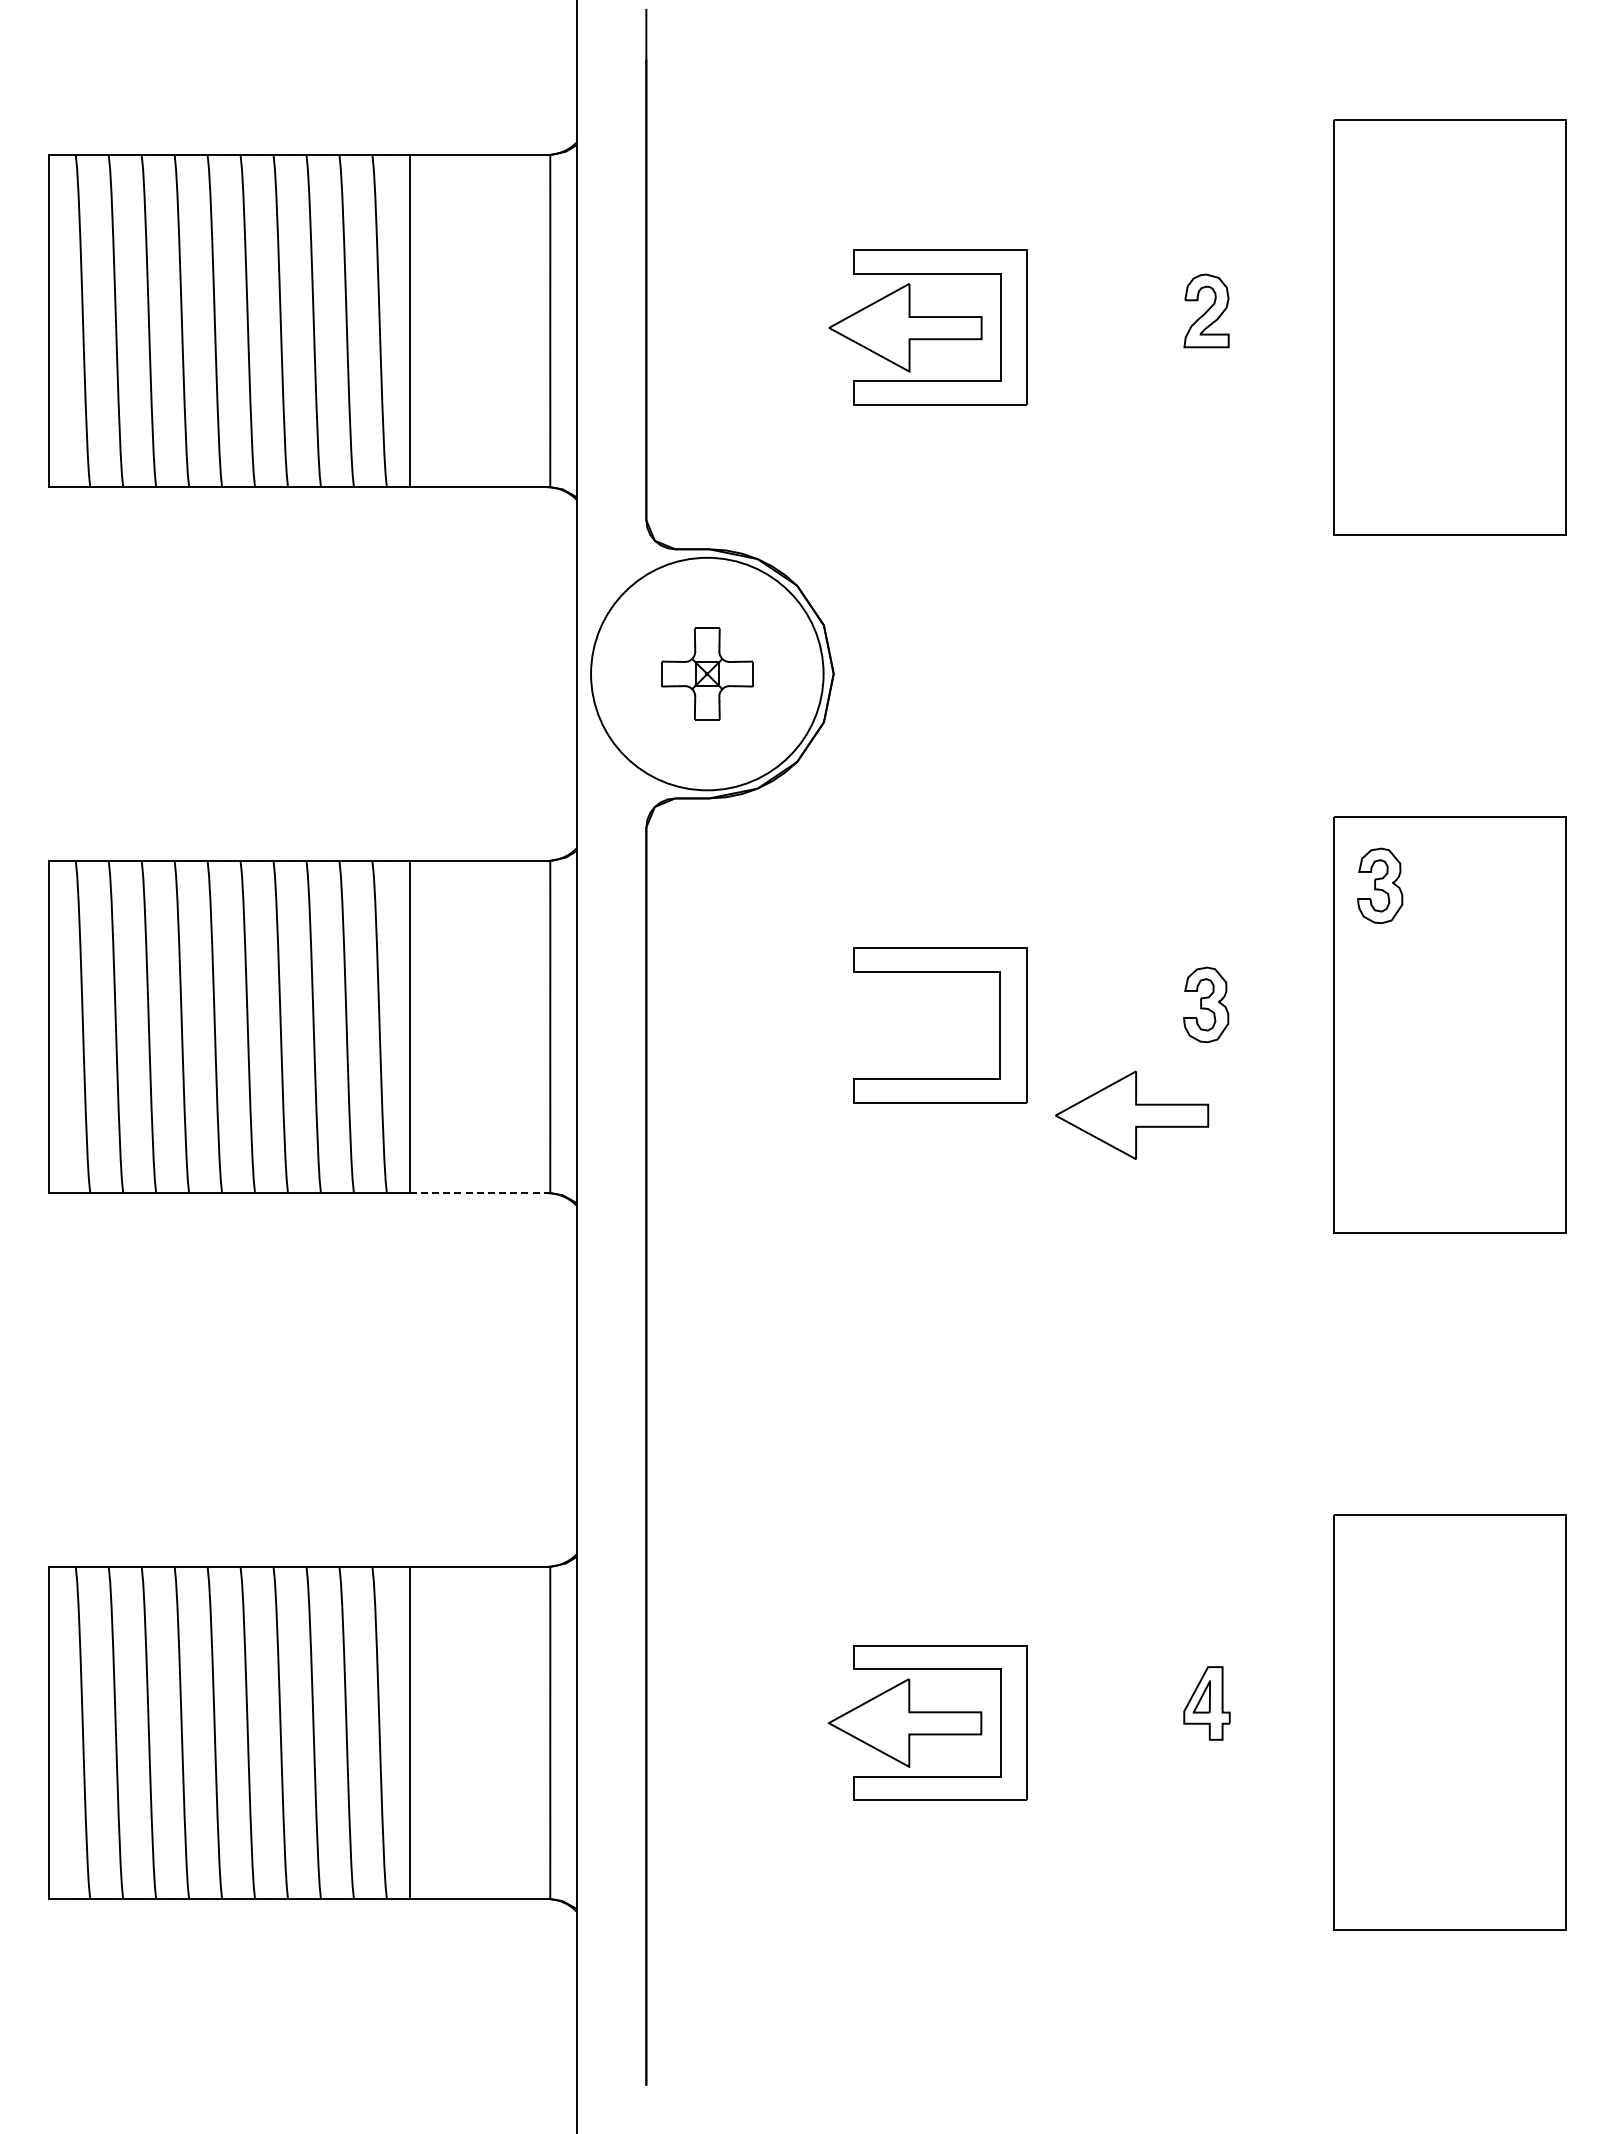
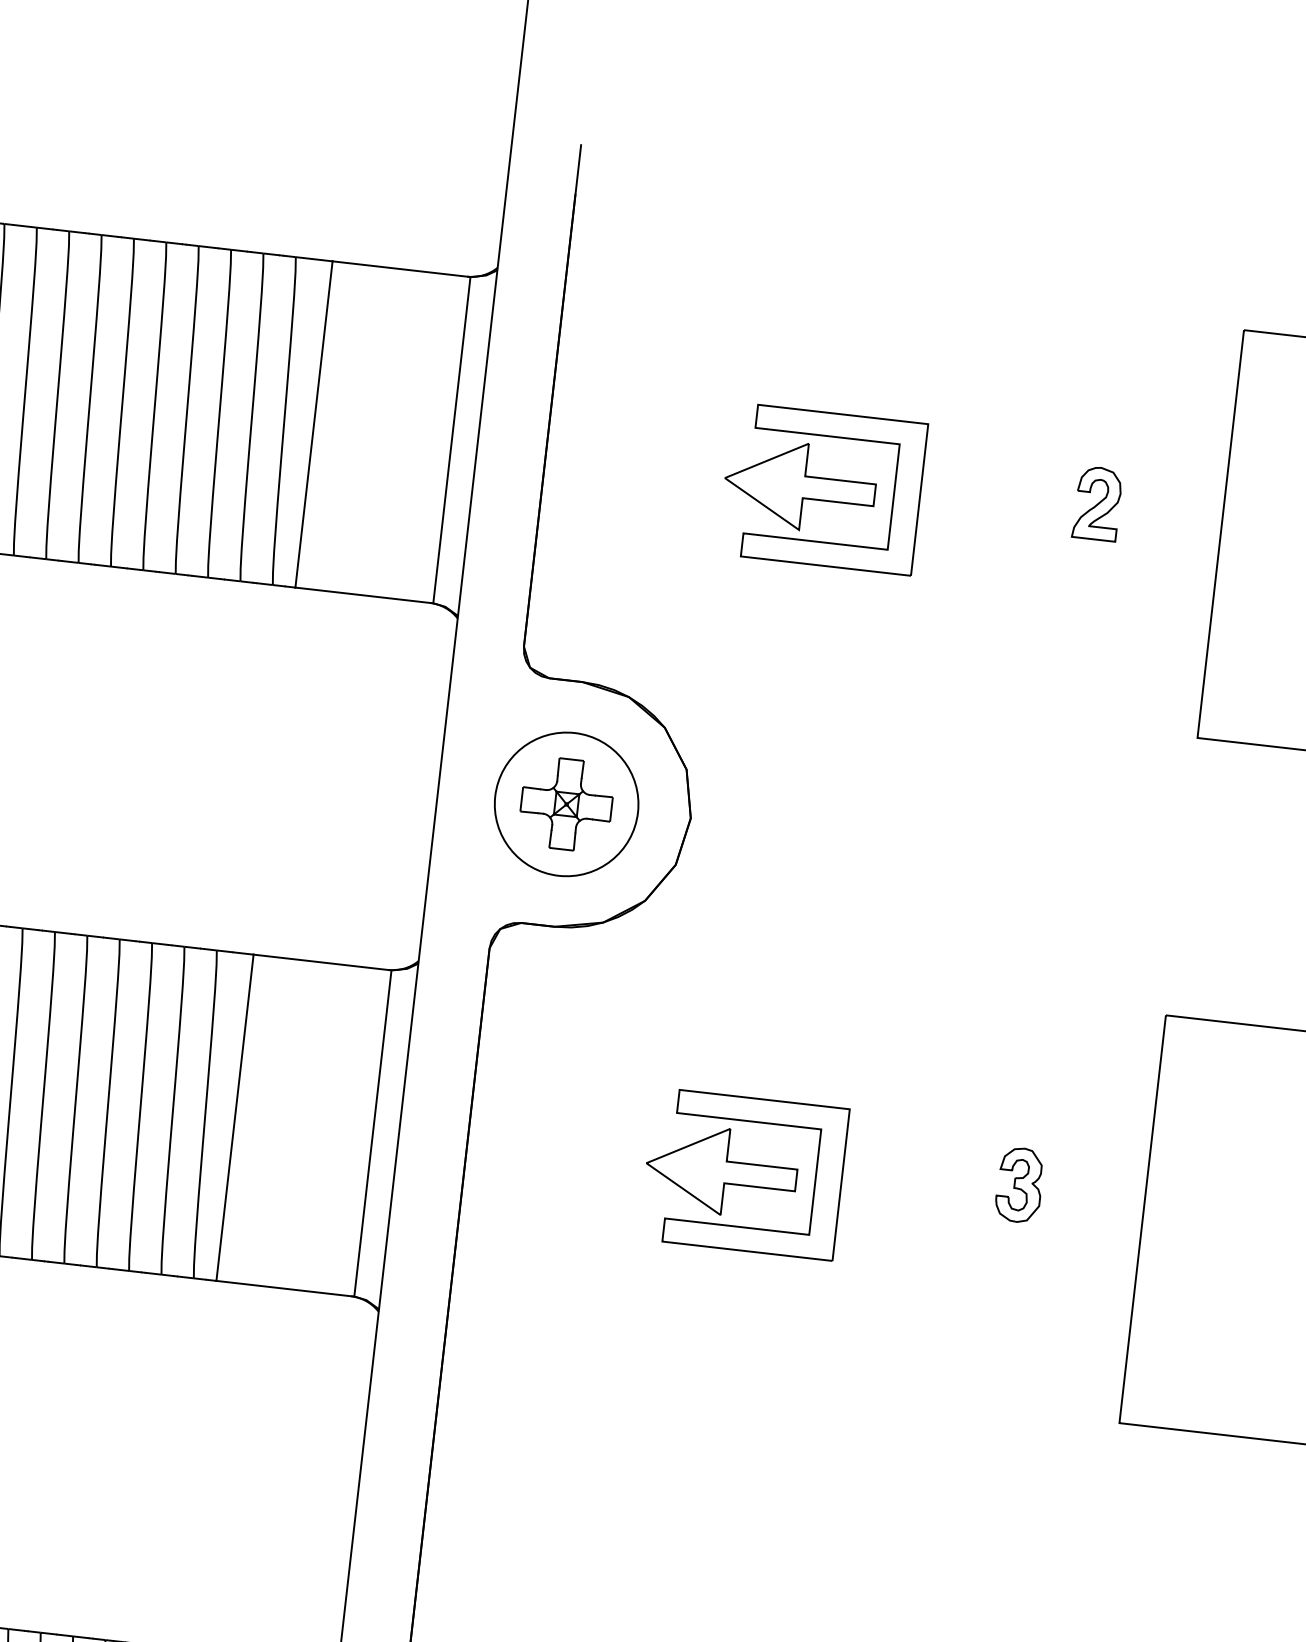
circle: (706, 673) -> (565, 803), size x0.62
part: (1380, 885) -> (1204, 1087), removed
part: (1132, 1114) -> (722, 1170), moved
line: (479, 1193) -> (284, 1289), dashed -> solid

